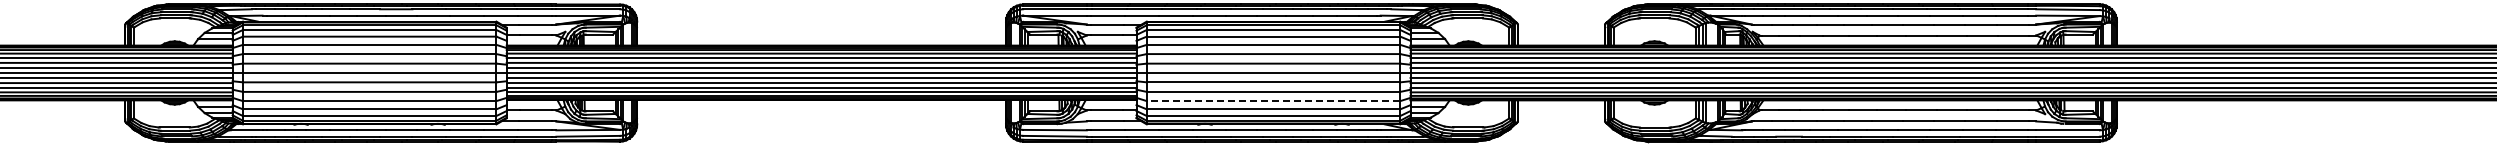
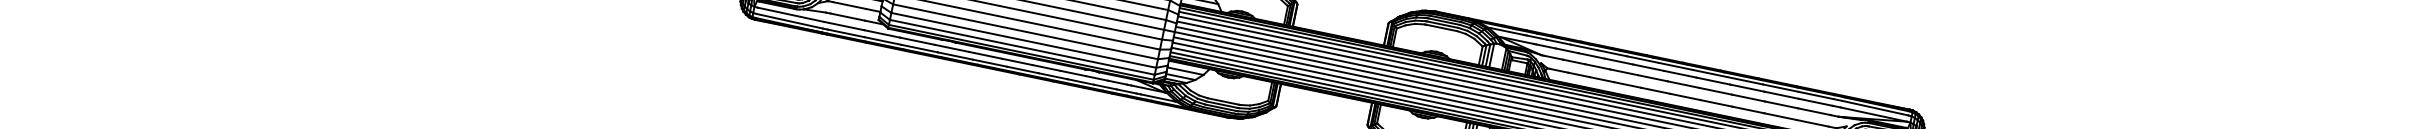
line: (1273, 101) -> (1025, 32), dashed -> solid

